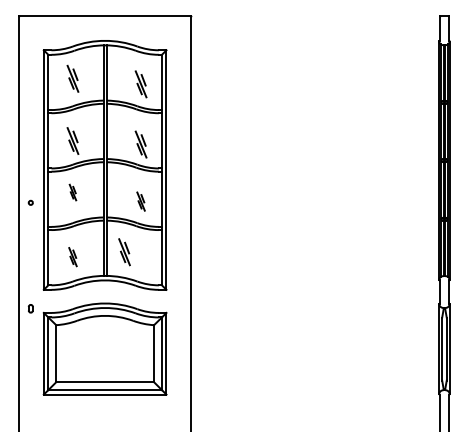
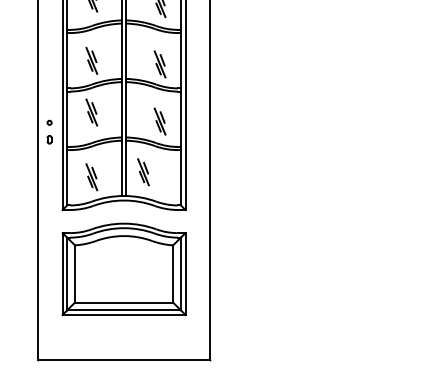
part: (72, 192) -> (91, 112), size x1.67
part: (140, 201) -> (159, 121), size x1.43
part: (72, 256) -> (91, 176), size x1.43
part: (30, 308) -> (49, 139), moved

